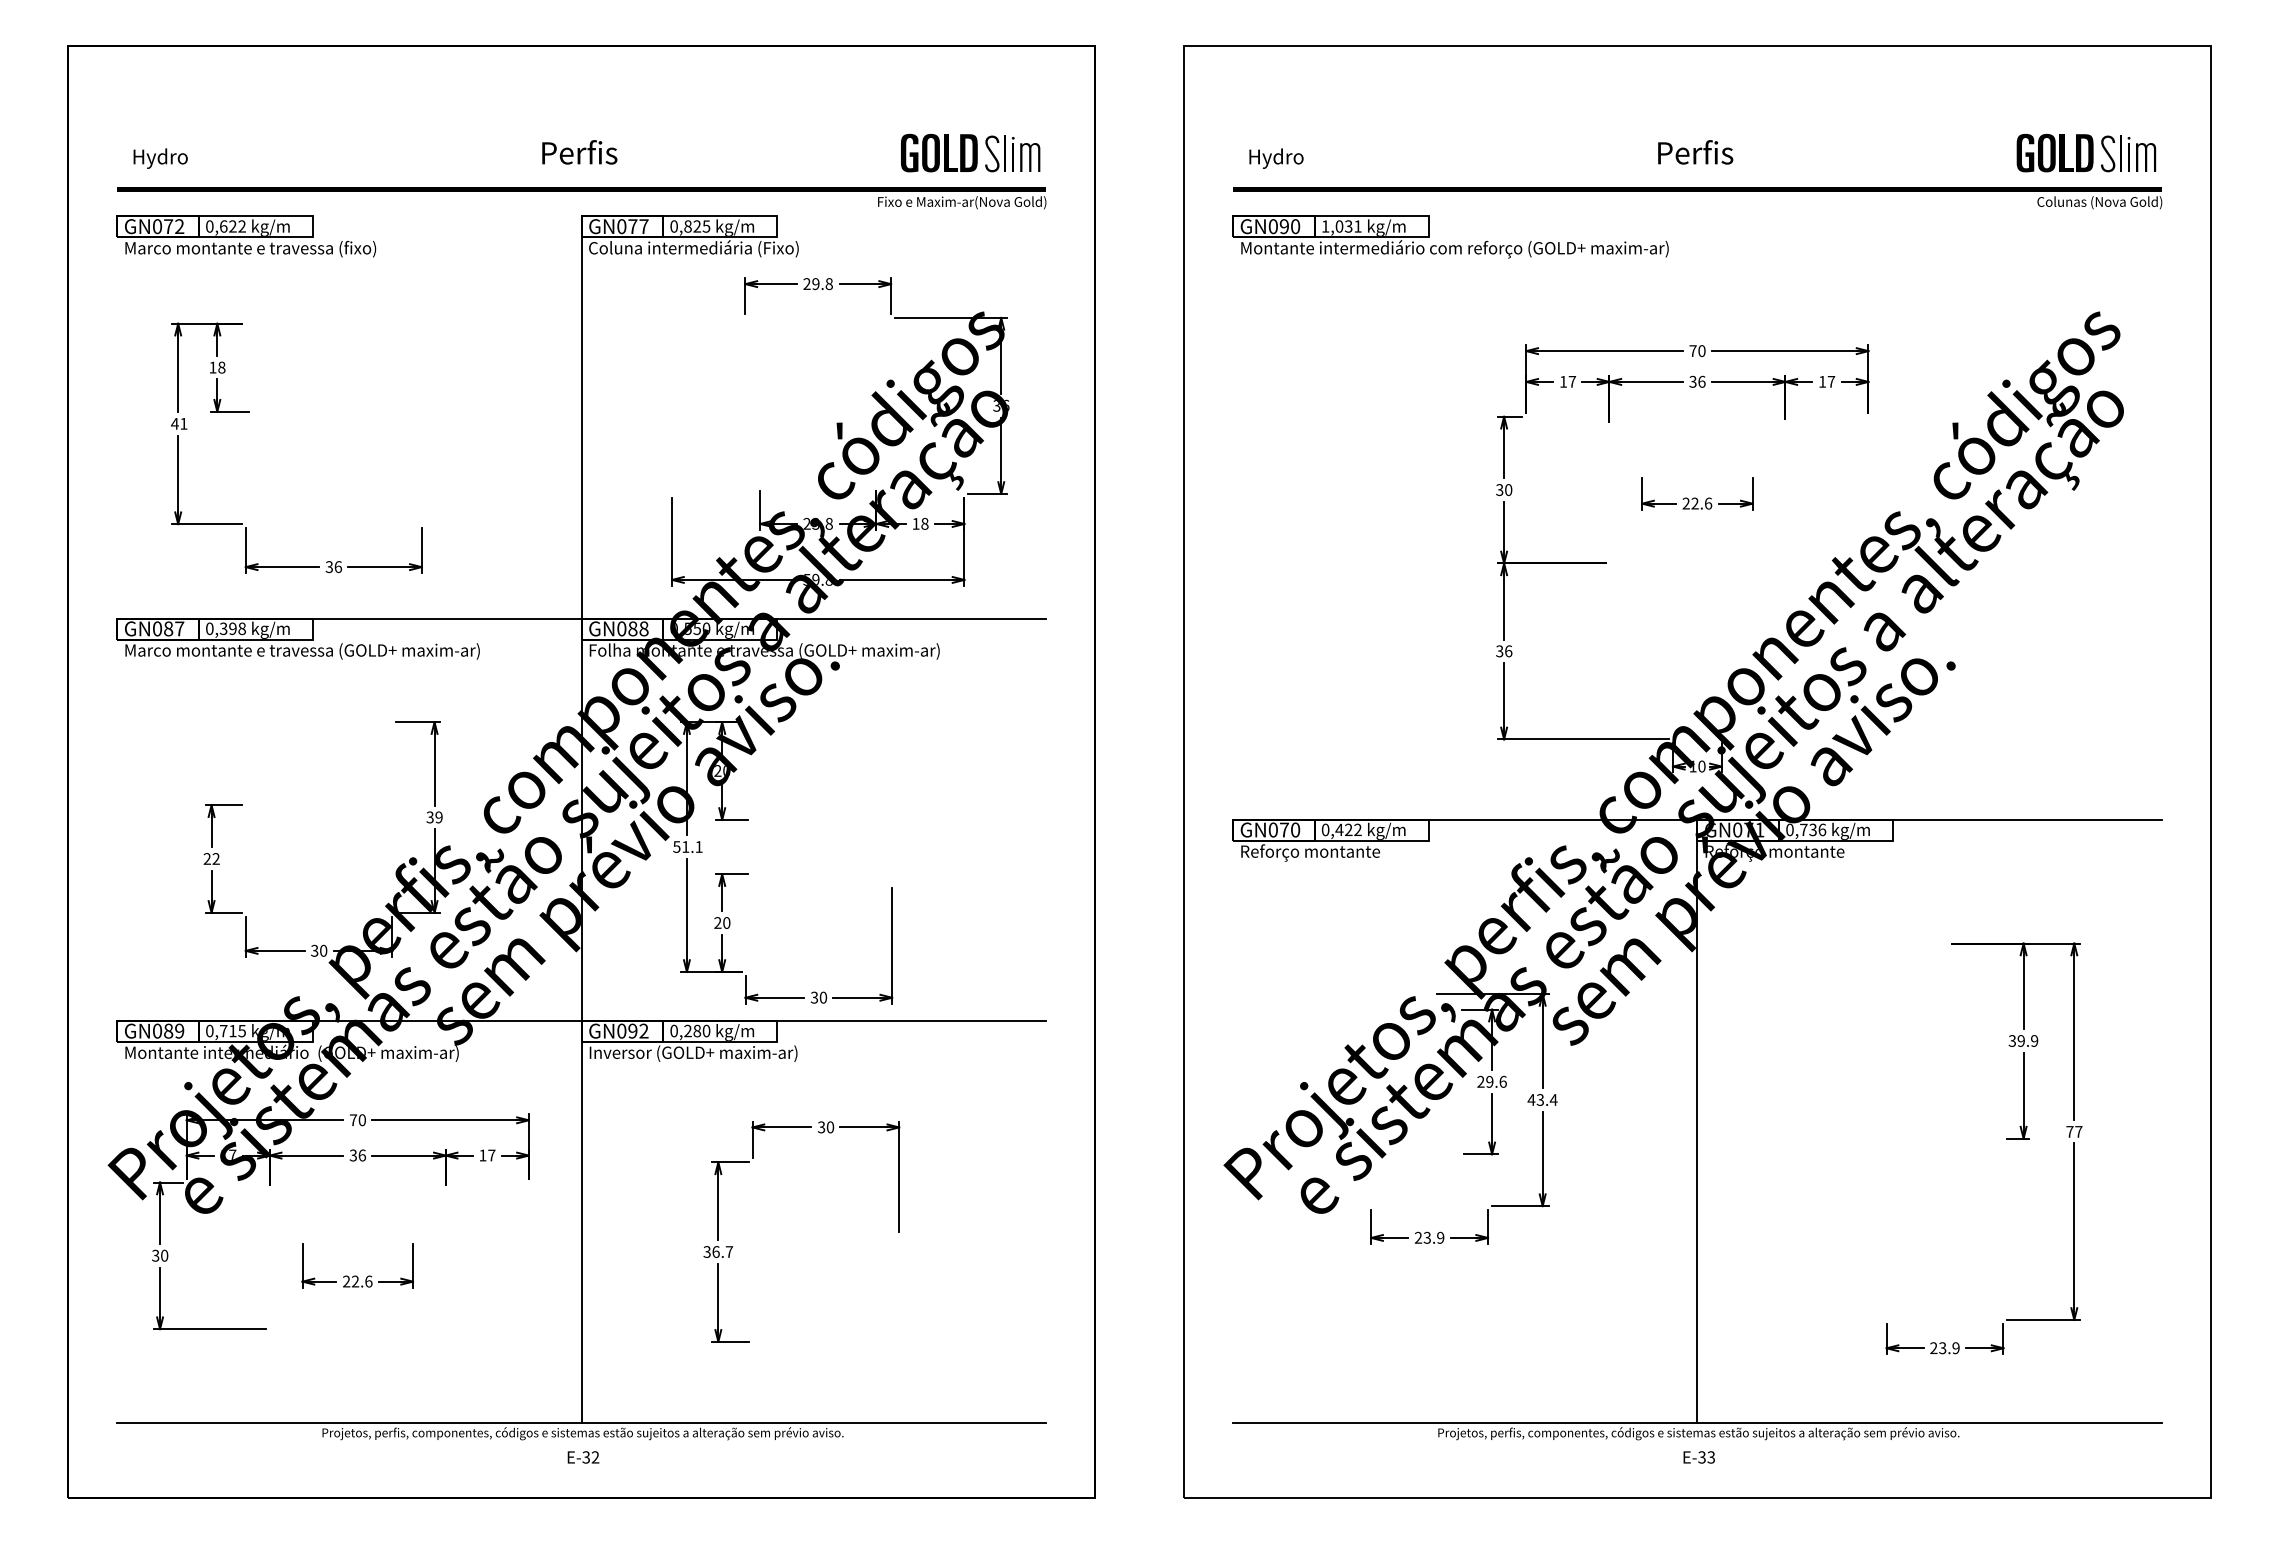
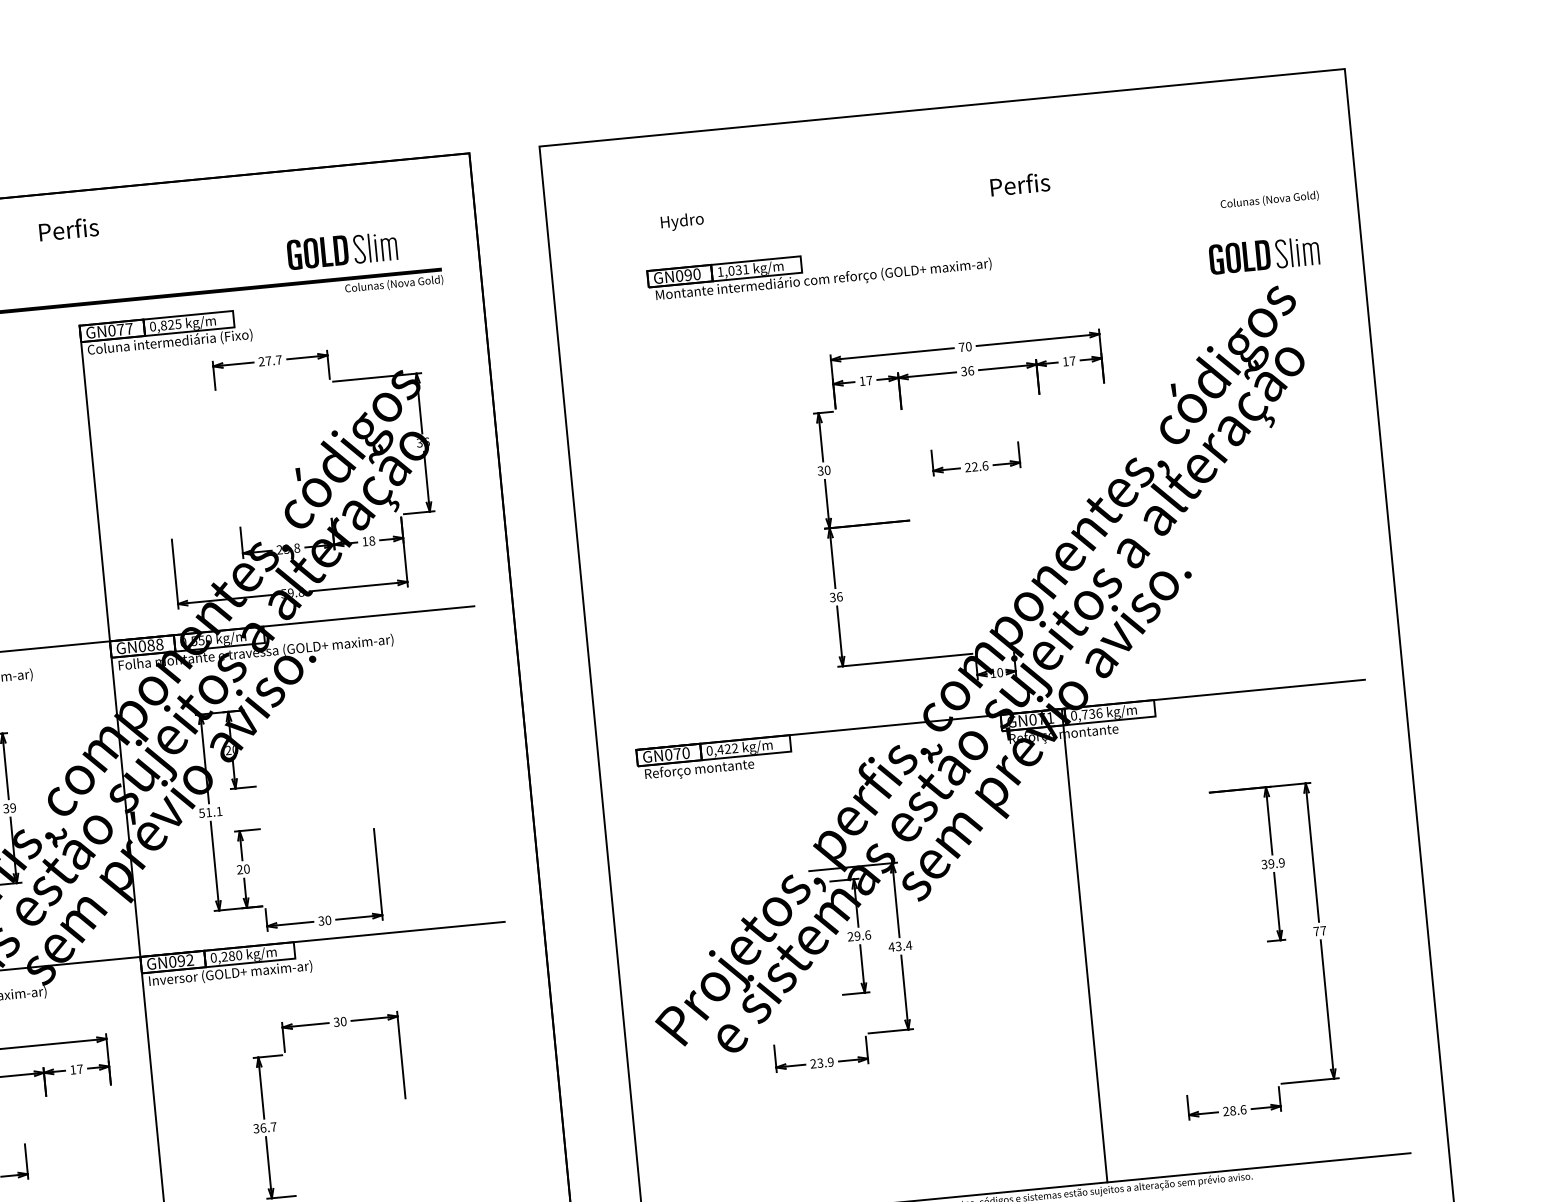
text: (579, 152) -> (68, 229), moved
text: (1695, 152) -> (1020, 184), moved
part: (2086, 152) -> (1264, 254), moved
part: (970, 153) -> (342, 250), moved
text: (1276, 158) -> (682, 221), moved
fill: (1697, 189) -> (953, 220), removed
text: (925, 201) -> (348, 288), Fixo e Maxim-ar(Nova Gold) -> Colunas (Nova Gold)
part: (1450, 245) -> (820, 277), moved
text: (822, 284) -> (273, 360), 29.8 -> 27.7
line: (1697, 1121) -> (1084, 945), moved
text: (1949, 1348) -> (1238, 1110), 23.9 -> 28.6

